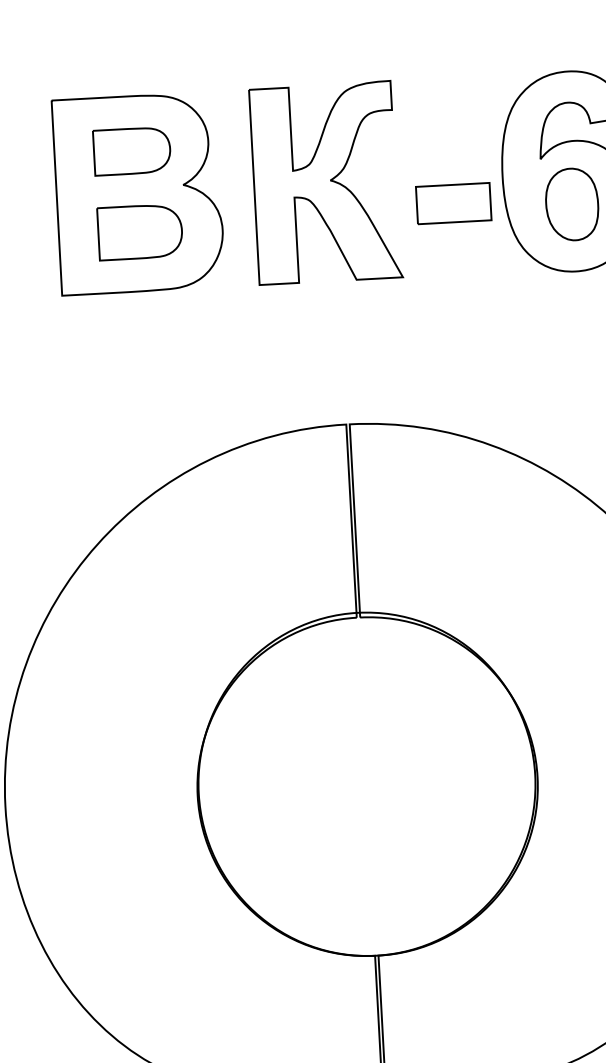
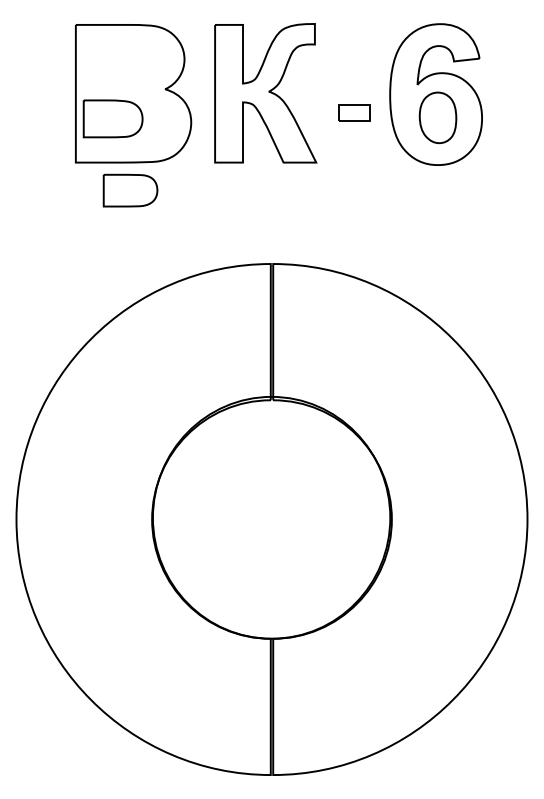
part: (132, 151) -> (130, 190), moved
part: (453, 203) -> (354, 112), size x0.6
part: (139, 231) -> (112, 118), moved

